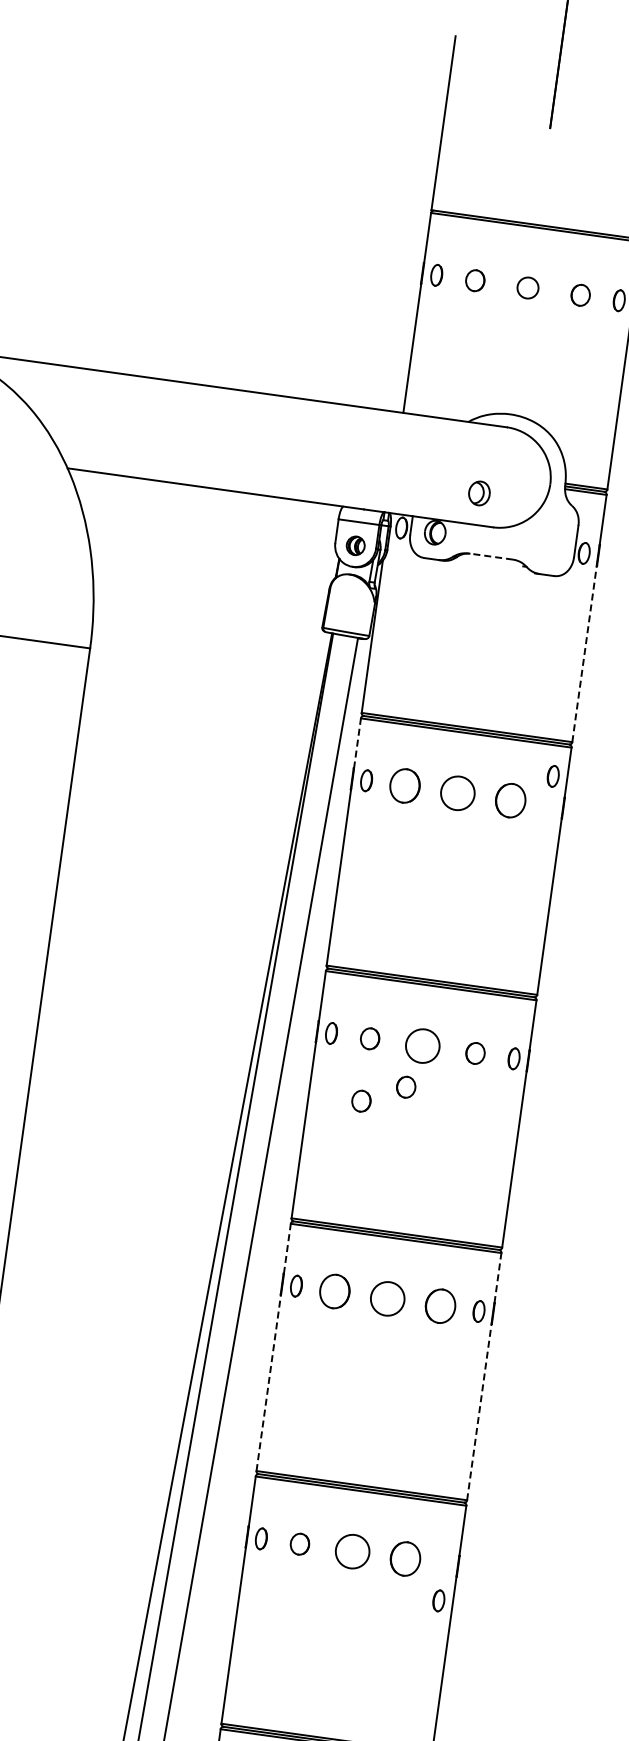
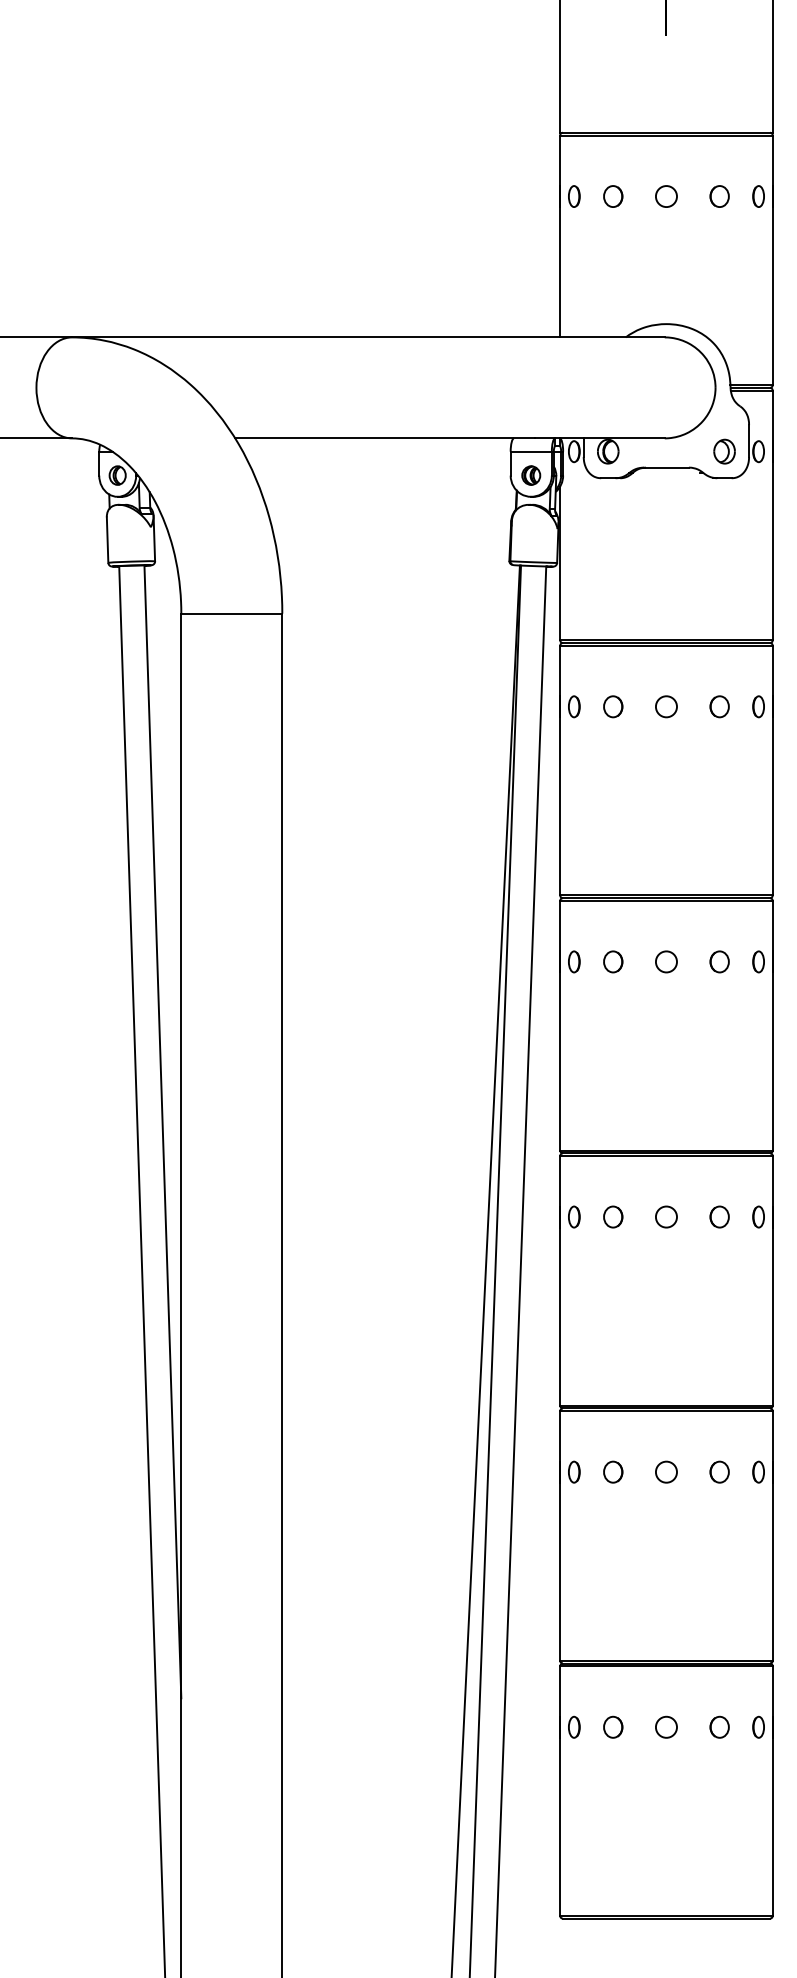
part: (479, 493) -> (724, 451), moved
line: (489, 556) -> (665, 467), dashed -> solid
line: (584, 653) -> (772, 550), dashed -> solid
line: (357, 742) -> (560, 670), dashed -> solid
part: (553, 776) -> (758, 706), moved
part: (405, 785) -> (613, 706), size x0.62
circle: (457, 793) -> (666, 706), size x0.62
part: (510, 800) -> (719, 706), size x0.62
circle: (422, 1045) -> (666, 961), size x0.62
part: (406, 1086) -> (655, 1004), removed
part: (361, 1100) -> (613, 1024), removed
line: (287, 1248) -> (560, 1180), dashed -> solid
line: (497, 1277) -> (772, 1180), dashed -> solid
part: (335, 1291) -> (613, 1216), size x0.62
circle: (387, 1298) -> (666, 1216), size x0.62
part: (440, 1305) -> (719, 1216), size x0.62
line: (269, 1382) -> (560, 1316), dashed -> solid
line: (479, 1411) -> (772, 1316), dashed -> solid
circle: (352, 1550) -> (666, 1471), size x0.62
part: (405, 1558) -> (719, 1471), size x0.62
part: (438, 1600) -> (758, 1471), moved

